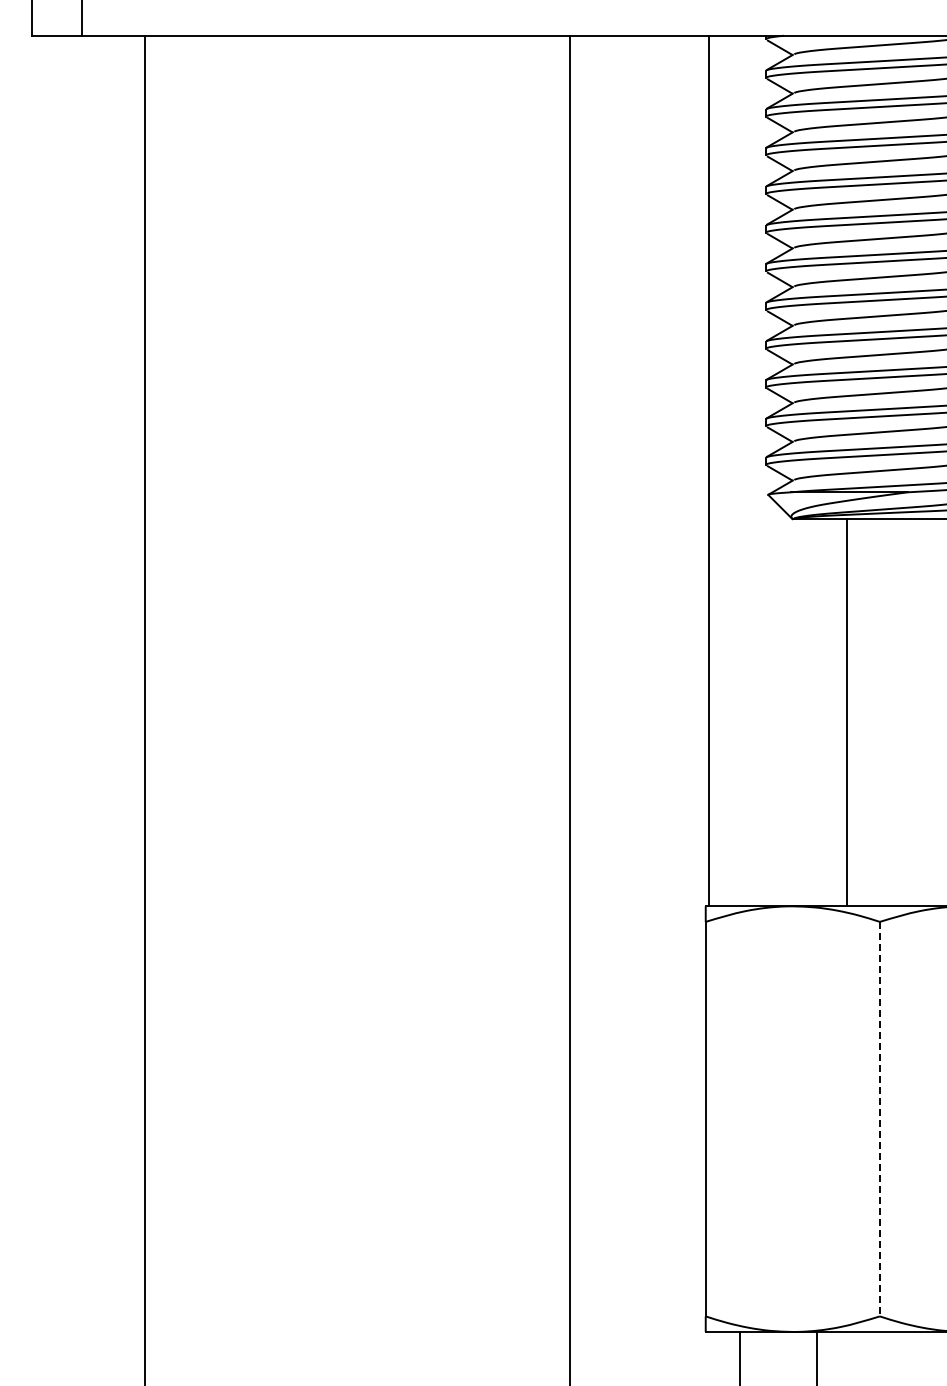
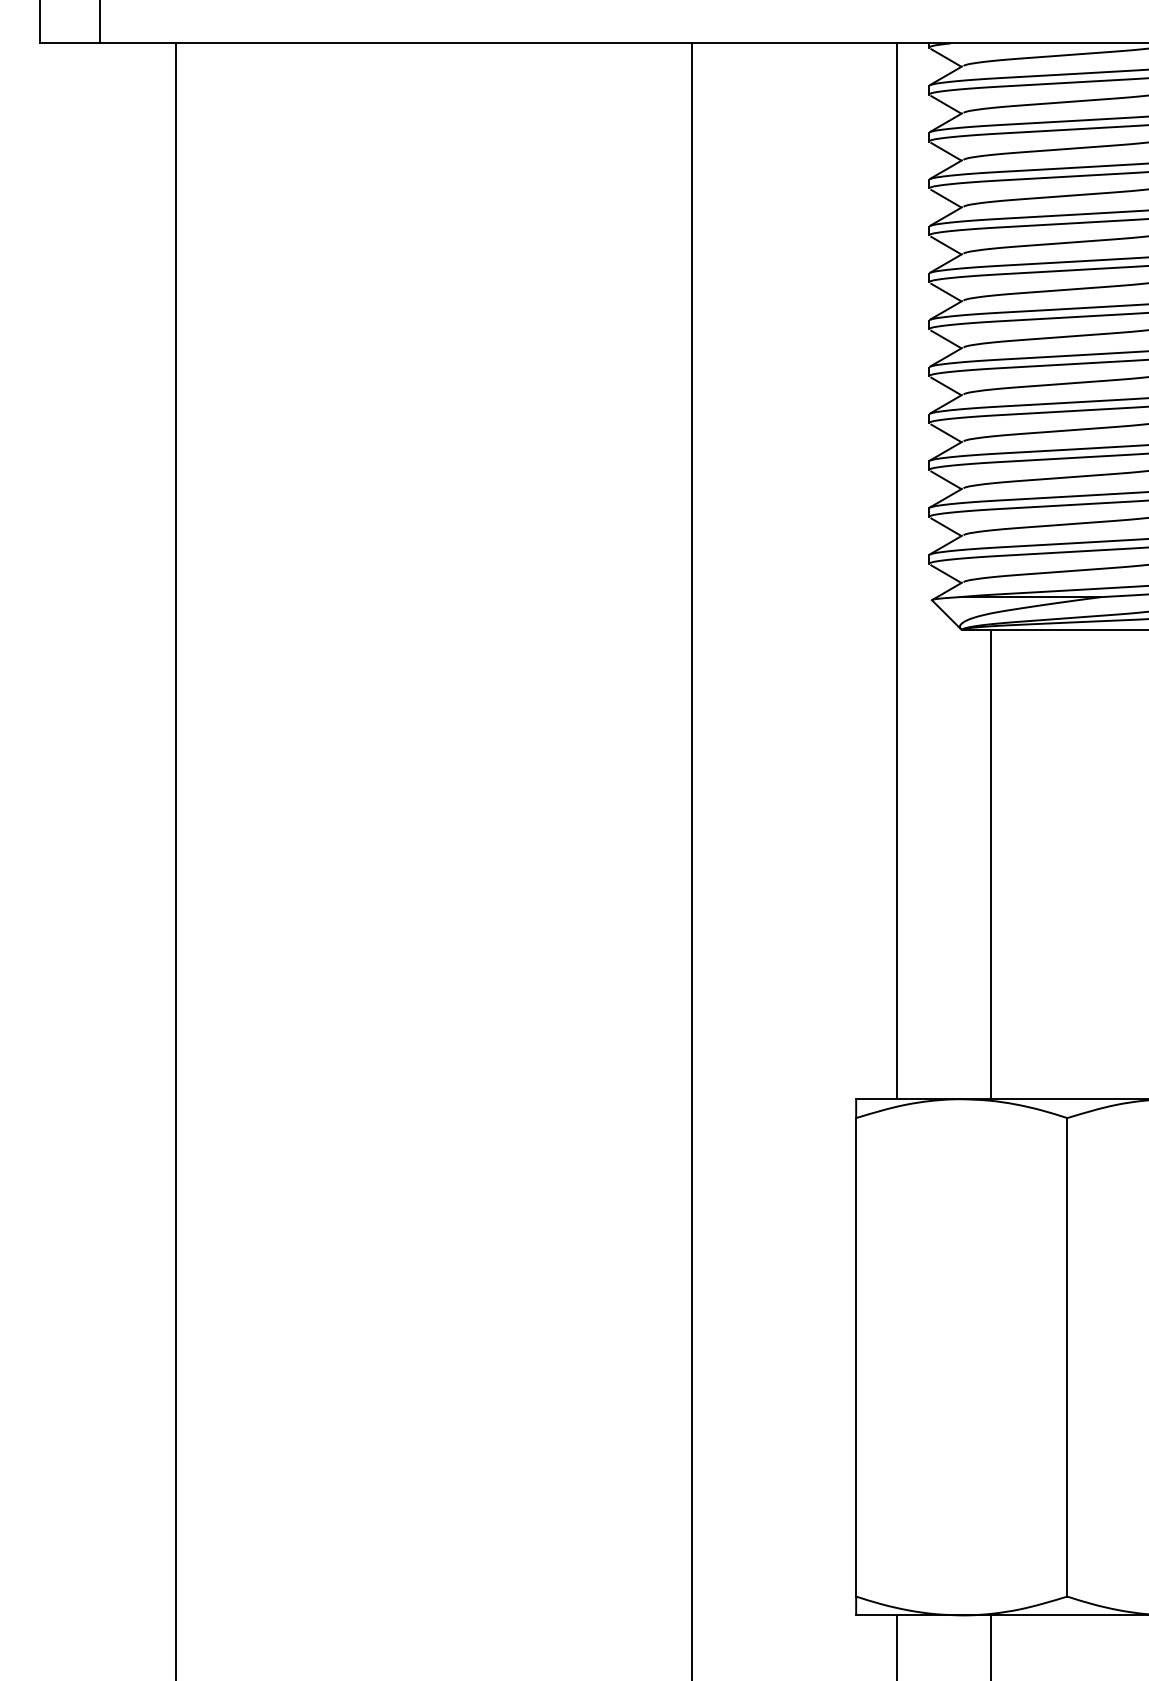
line: (708, 470) -> (897, 570), moved
line: (847, 712) -> (991, 864), moved
line: (879, 1119) -> (1066, 1357), dashed -> solid

